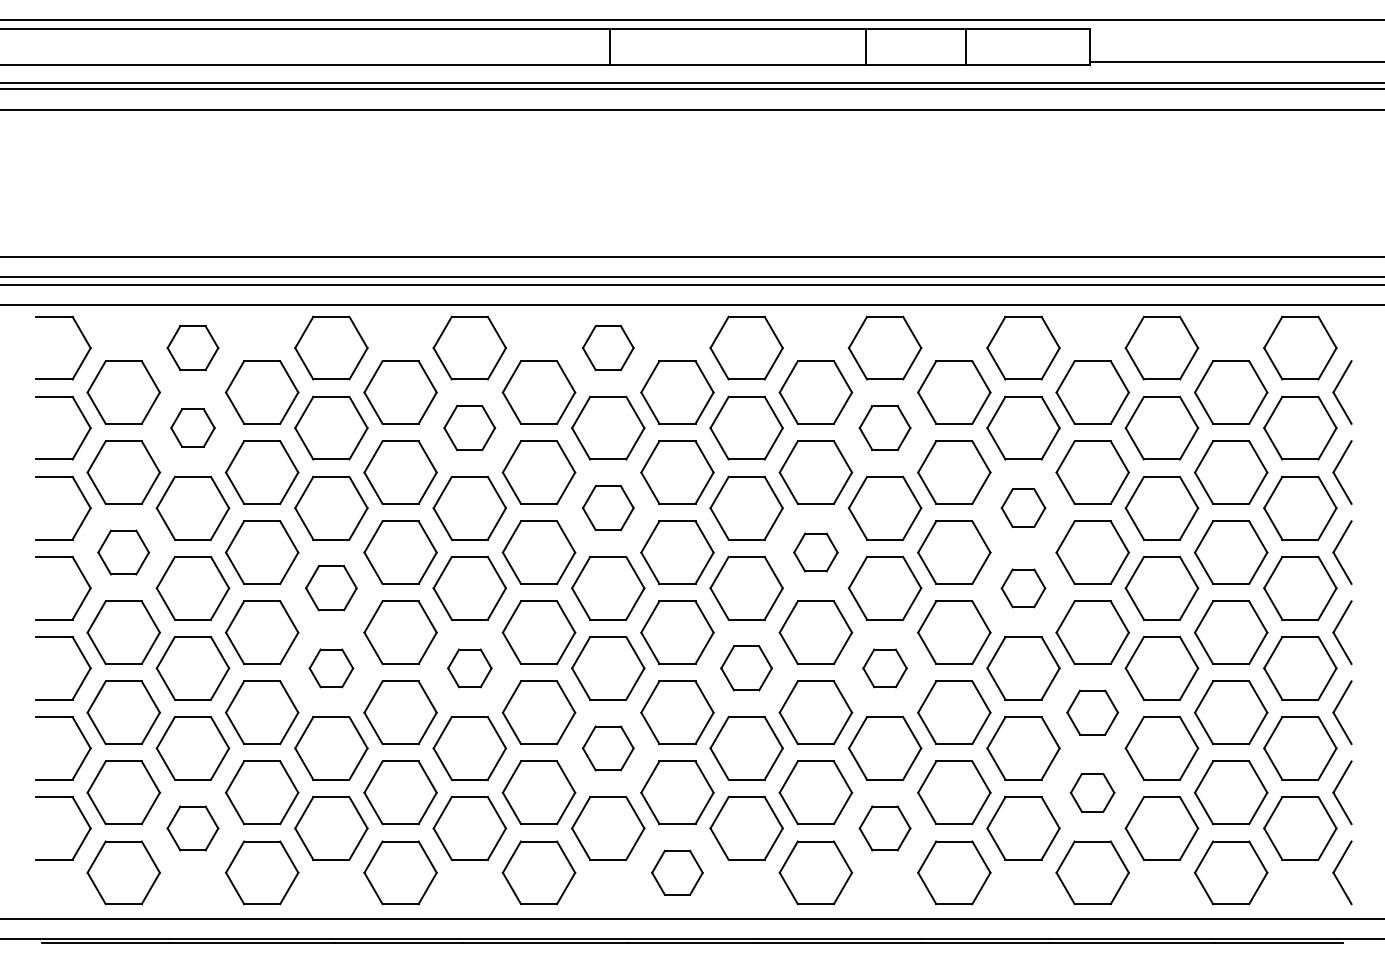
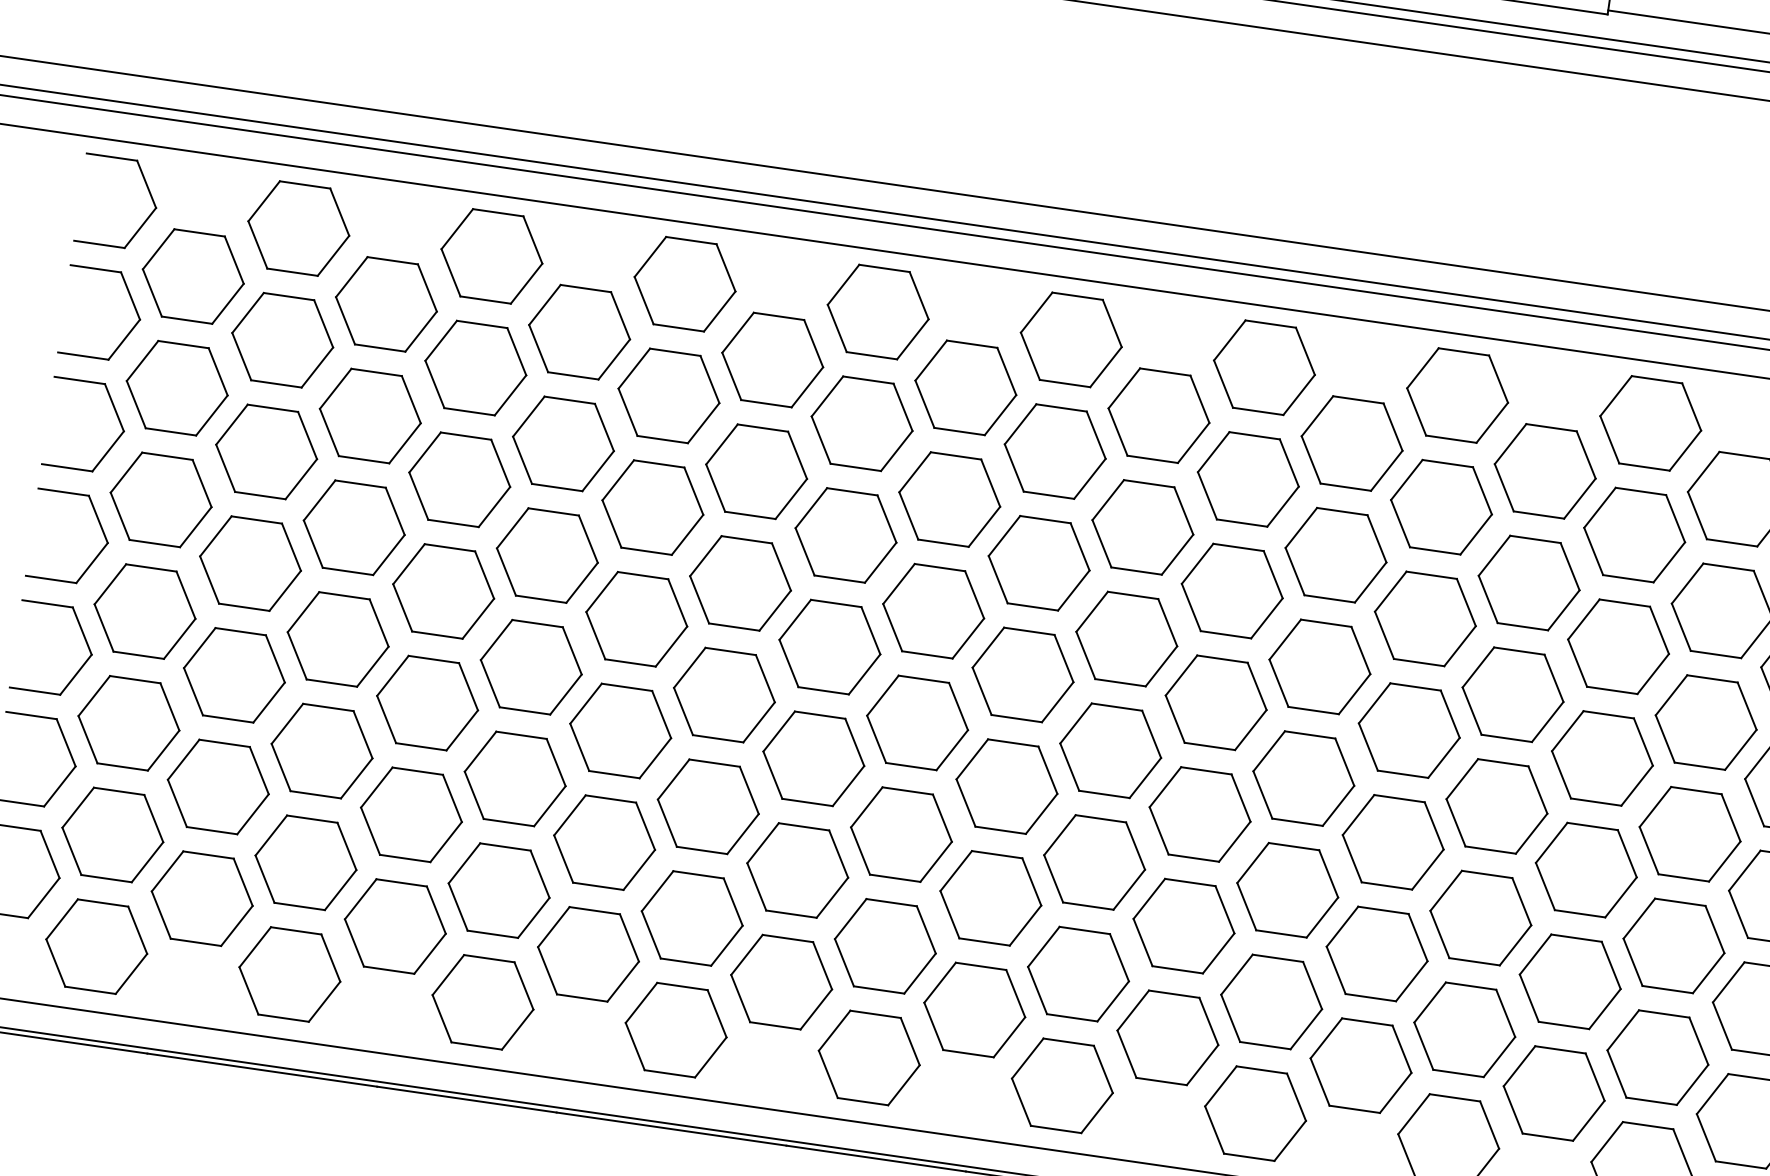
part: (192, 347) -> (298, 227), size x1.43
part: (608, 347) -> (878, 311), size x1.43
part: (192, 427) -> (282, 339), size x1.67
part: (469, 427) -> (668, 394), size x1.43
part: (884, 427) -> (1247, 478), size x1.43
part: (608, 507) -> (846, 534), size x1.43
part: (1023, 507) -> (1425, 617), size x1.67
part: (123, 552) -> (160, 499), size x1.43
part: (815, 552) -> (1126, 638), size x1.67
part: (331, 588) -> (443, 591), size x1.43
part: (1023, 588) -> (1409, 730), size x1.67
part: (331, 668) -> (427, 703), size x1.67
part: (469, 668) -> (620, 731), size x1.67
part: (746, 668) -> (1006, 786), size x1.43
part: (884, 668) -> (1199, 814), size x1.67
part: (1092, 712) -> (1480, 917), size x1.43
part: (608, 748) -> (798, 870), size x1.43
part: (1092, 792) -> (1464, 1029), size x1.67
part: (192, 828) -> (201, 898), size x1.43
part: (884, 828) -> (1167, 1037), size x1.43
part: (677, 872) -> (869, 1057), size x1.43

